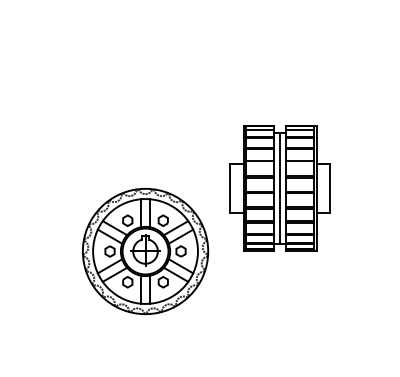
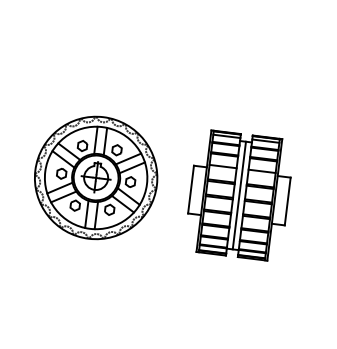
part: (145, 251) -> (96, 177), moved

